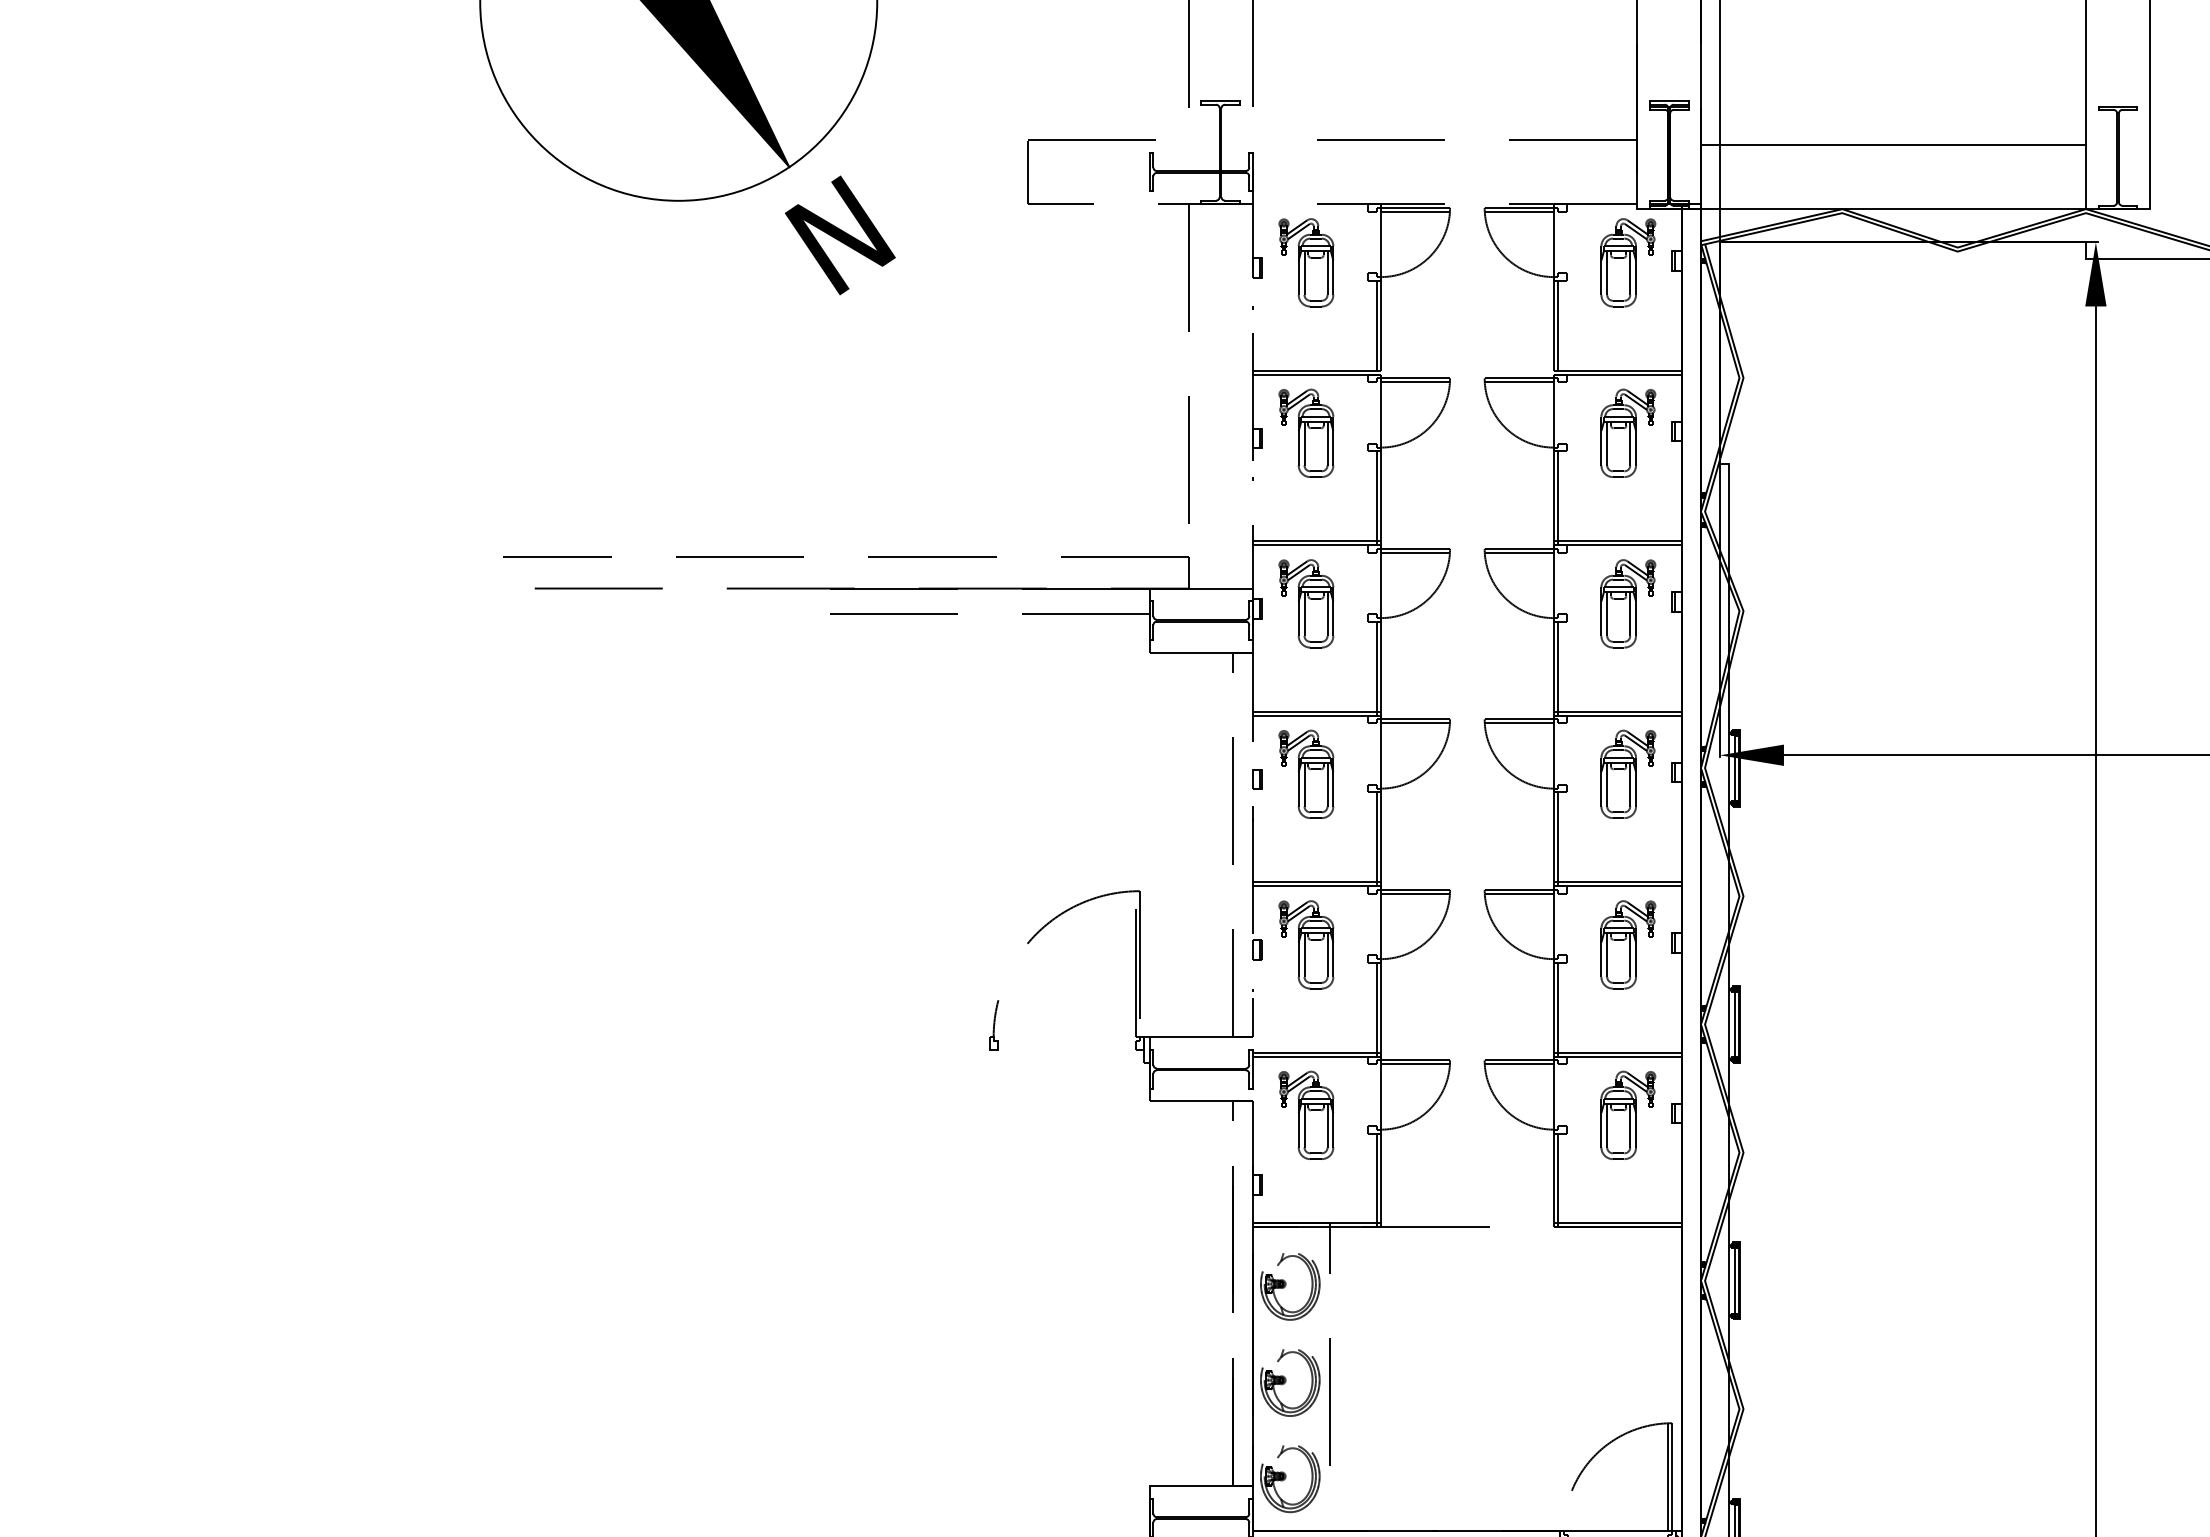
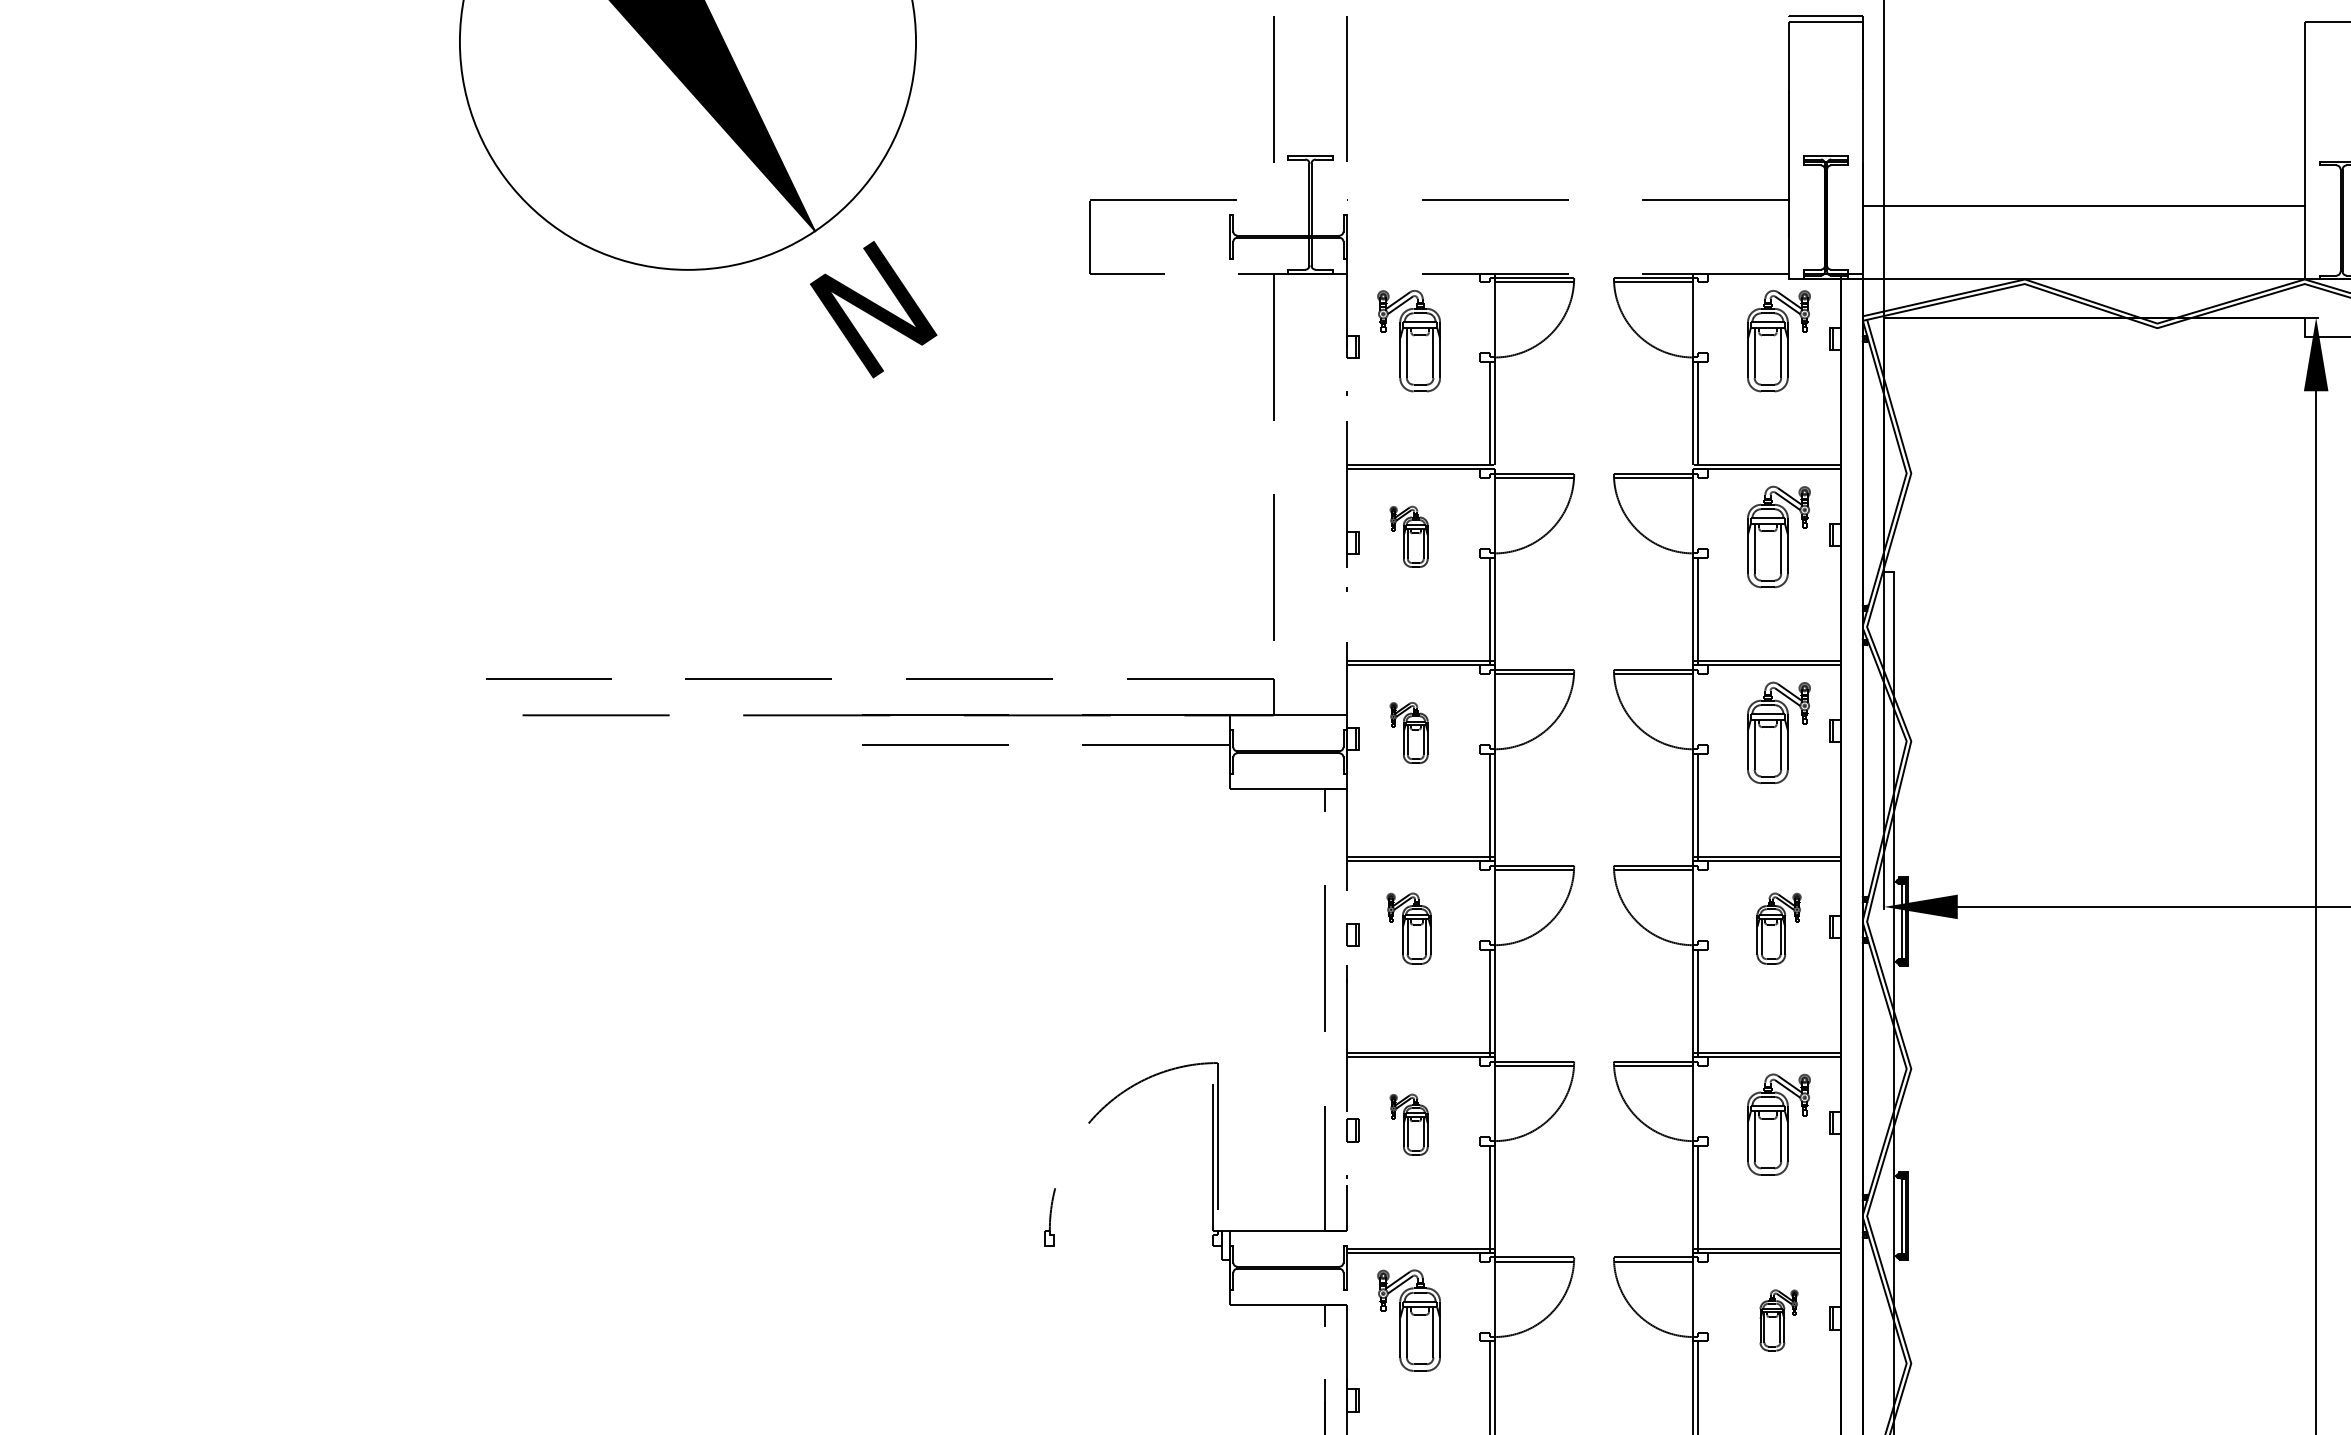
part: (1306, 432) -> (1409, 536), size x0.6
part: (1306, 603) -> (1409, 732), size x0.6
part: (1306, 773) -> (1409, 927), size x0.7
part: (1628, 773) -> (1779, 927), size x0.7
part: (1306, 944) -> (1409, 1124), size x0.6
part: (1628, 1114) -> (1779, 1319), size x0.6

